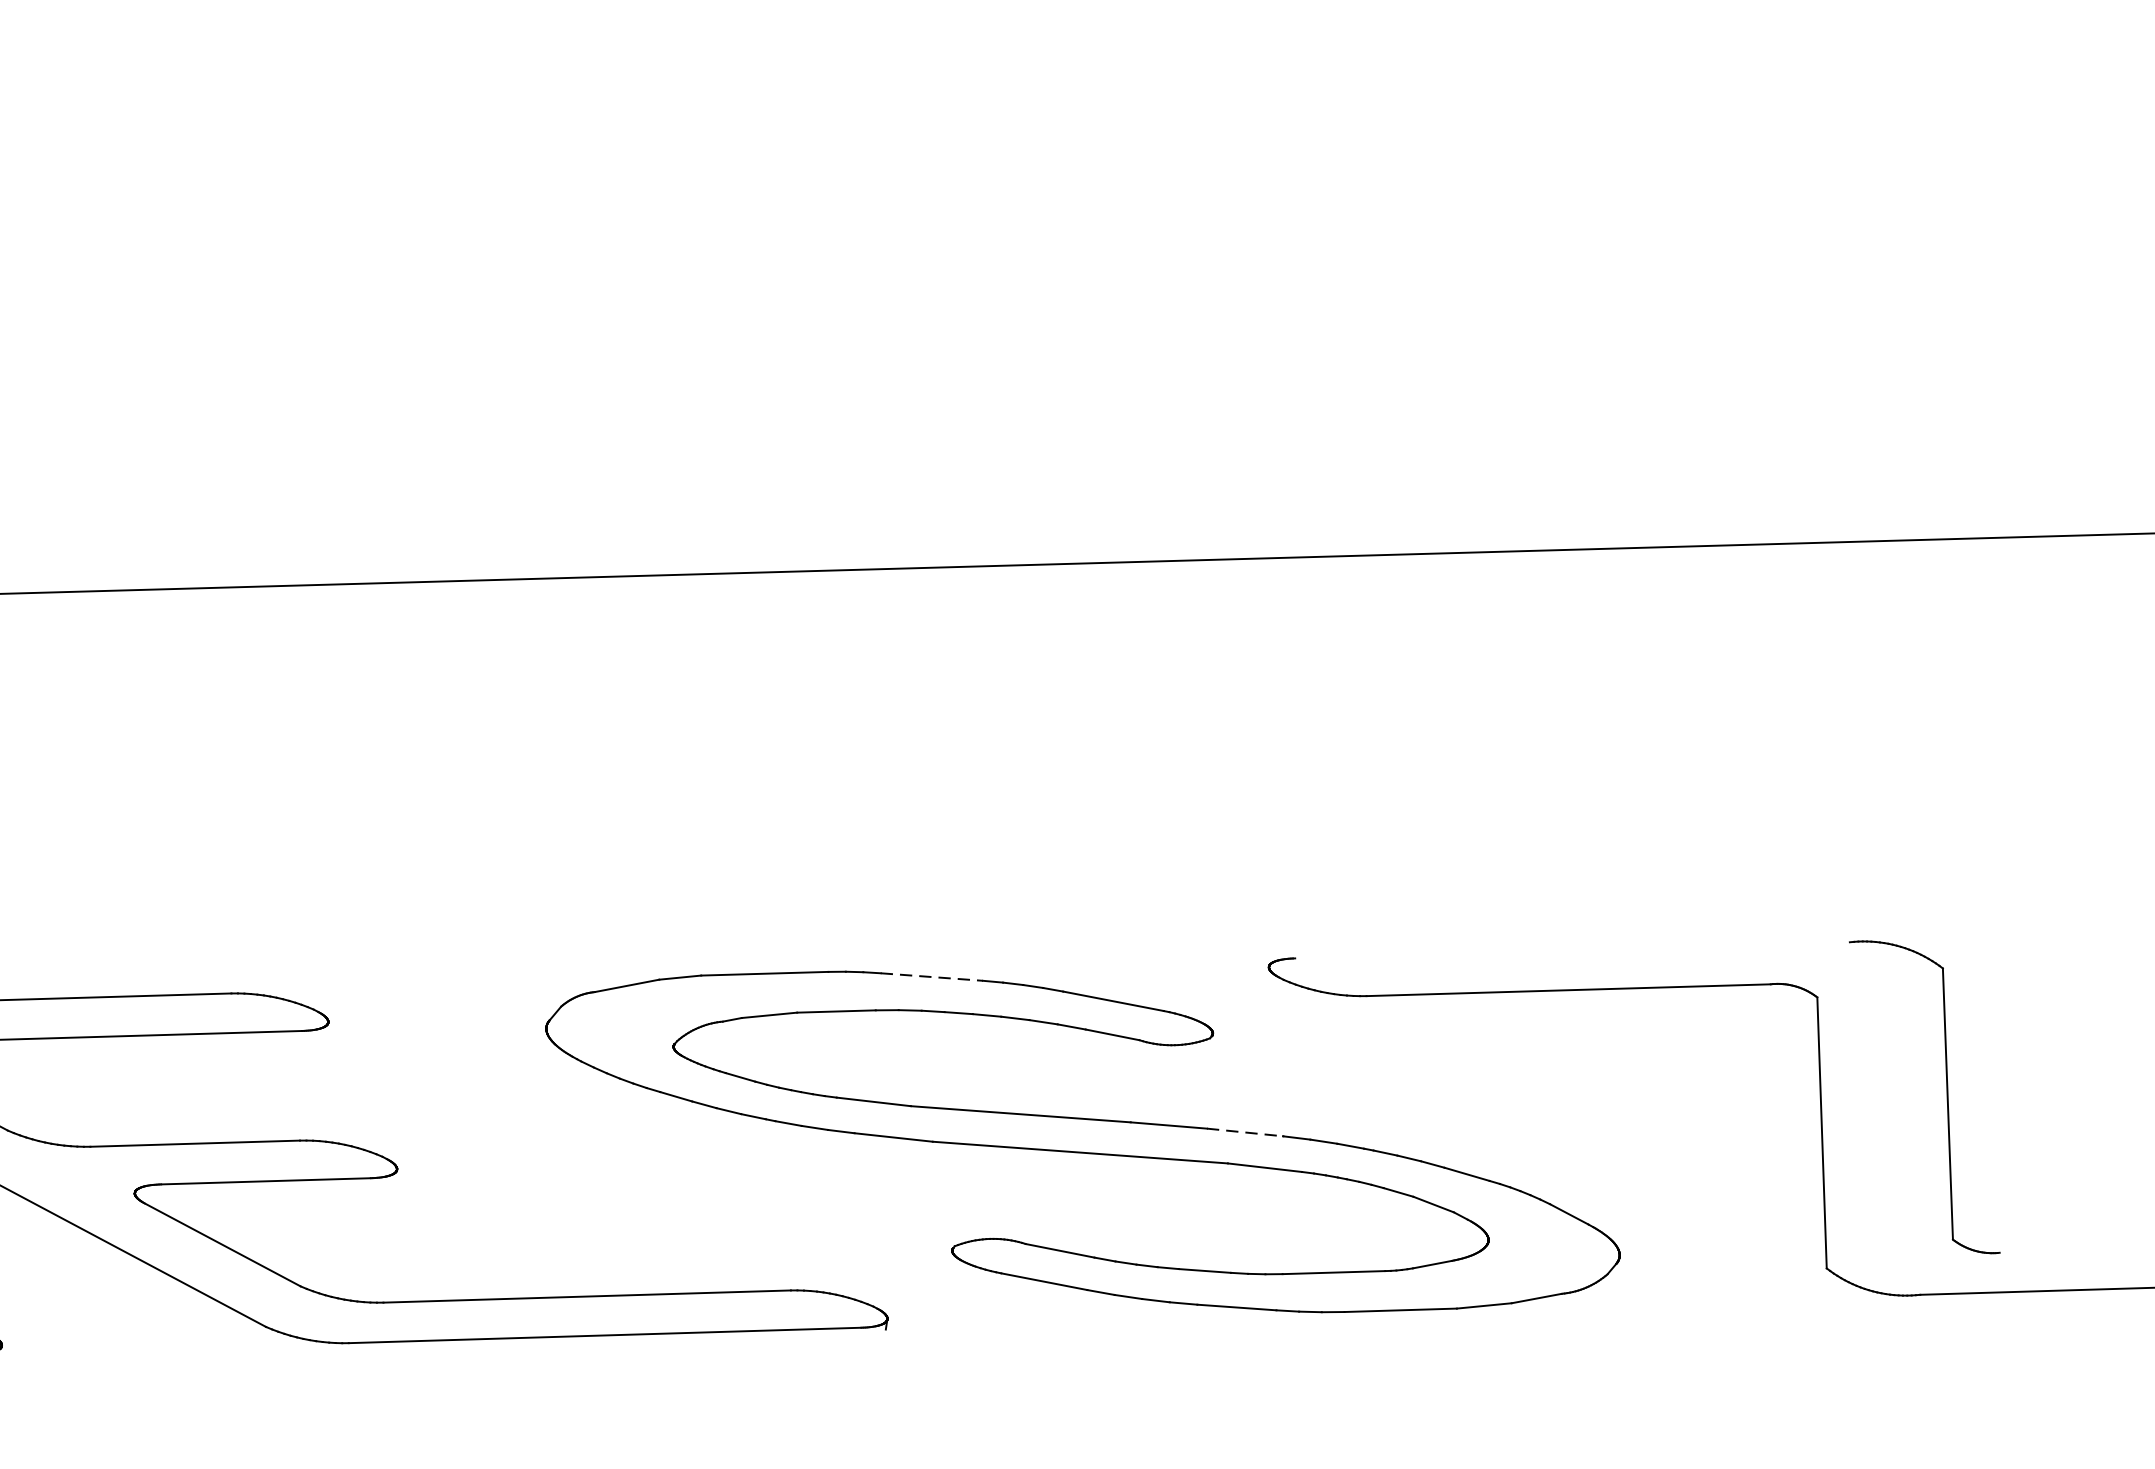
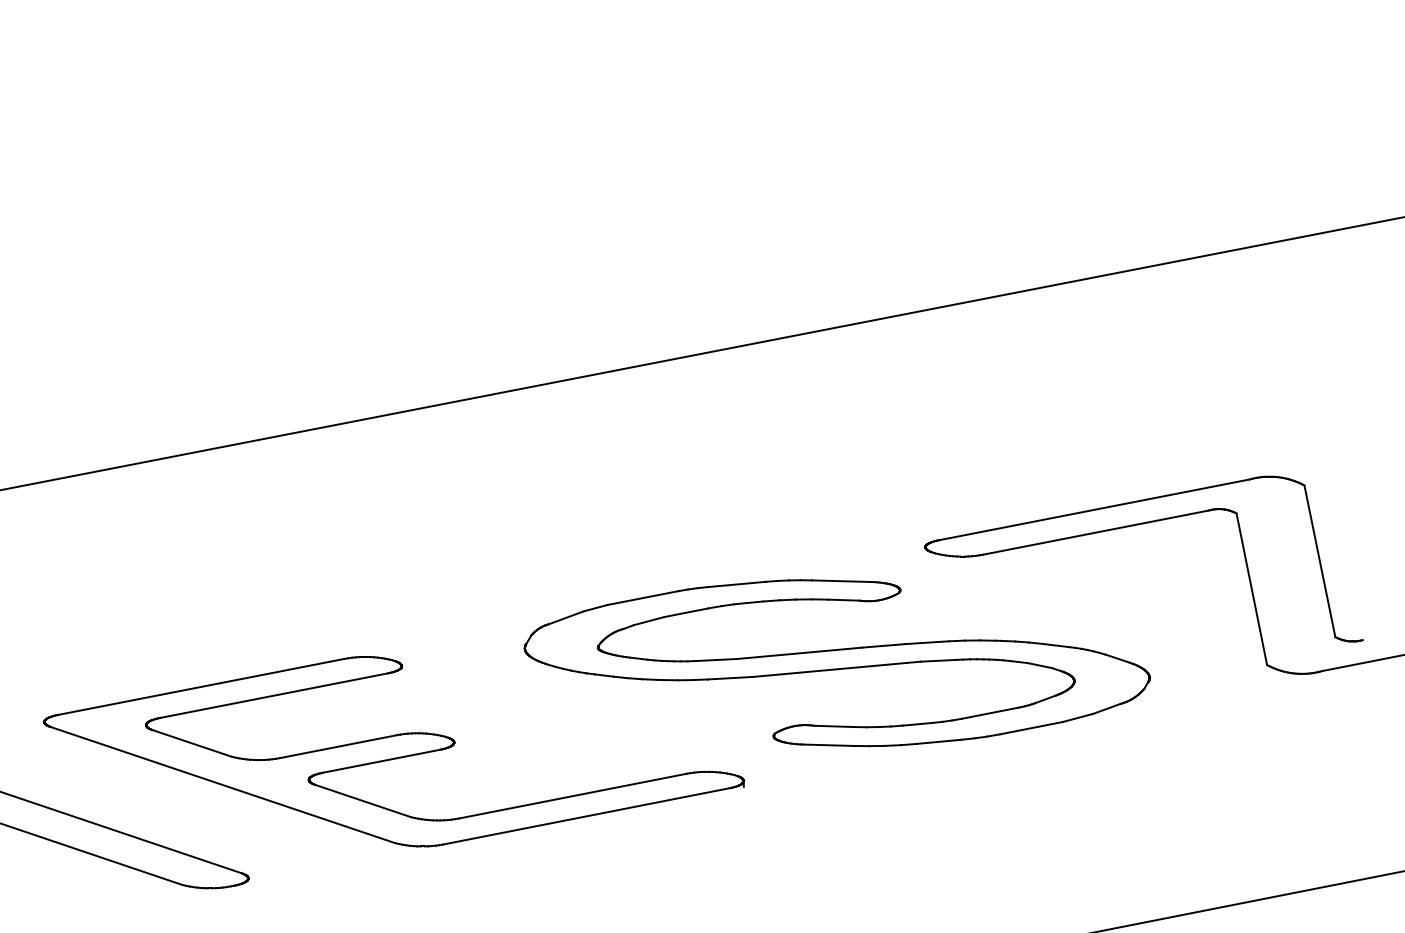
line: (1572, 949) -> (1094, 509), added
line: (932, 977) -> (737, 584), dashed -> solid
line: (1245, 1132) -> (927, 642), dashed -> solid

